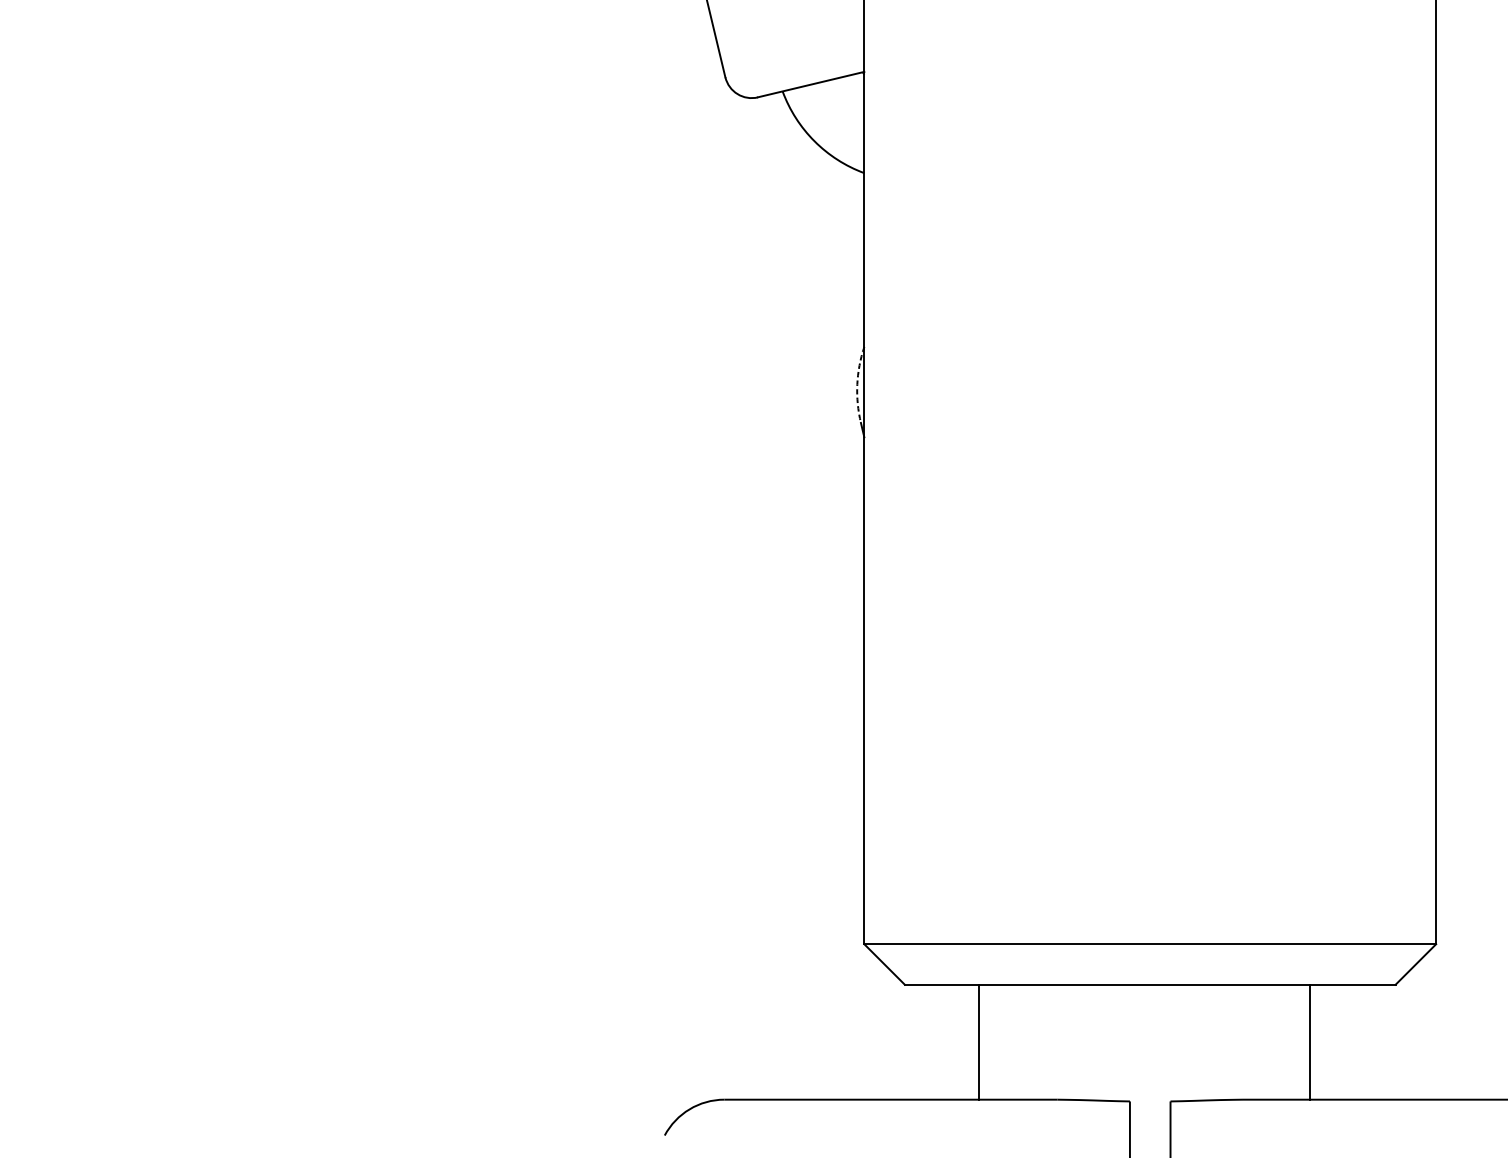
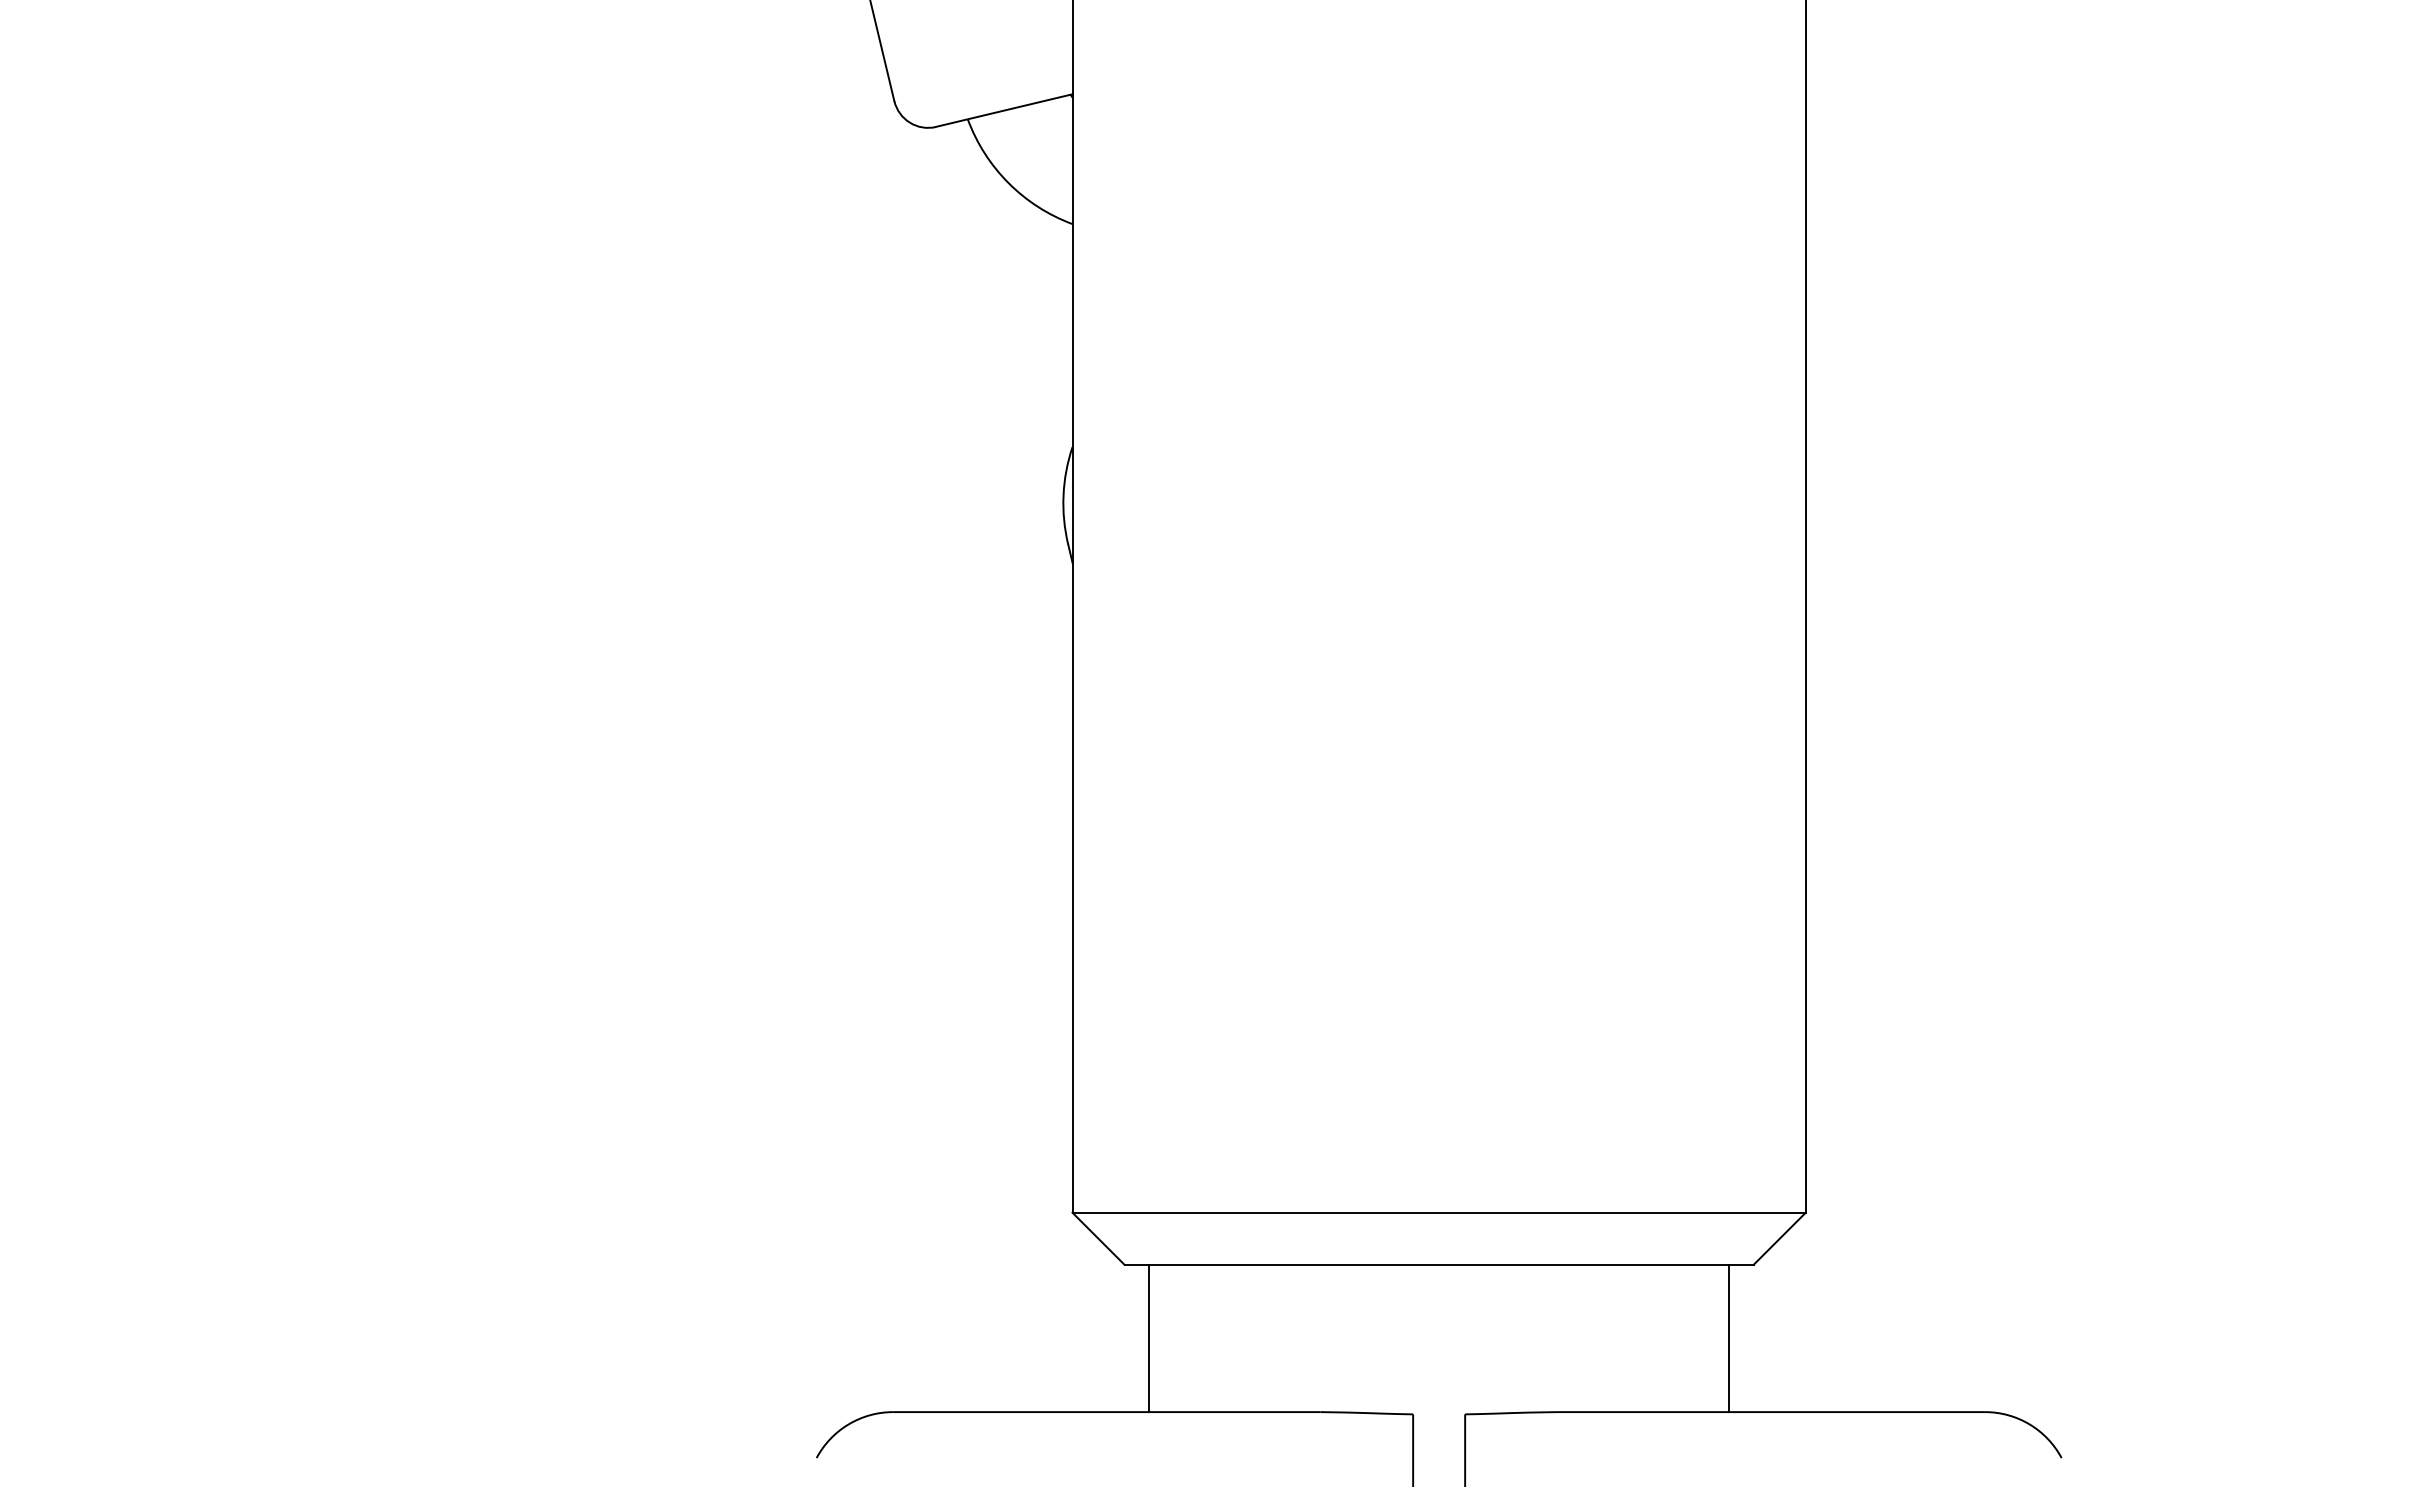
arc: (857, 384) -> (1063, 495), dashed -> solid
line: (978, 1042) -> (1148, 1338), moved
line: (1309, 1042) -> (1729, 1338), moved

